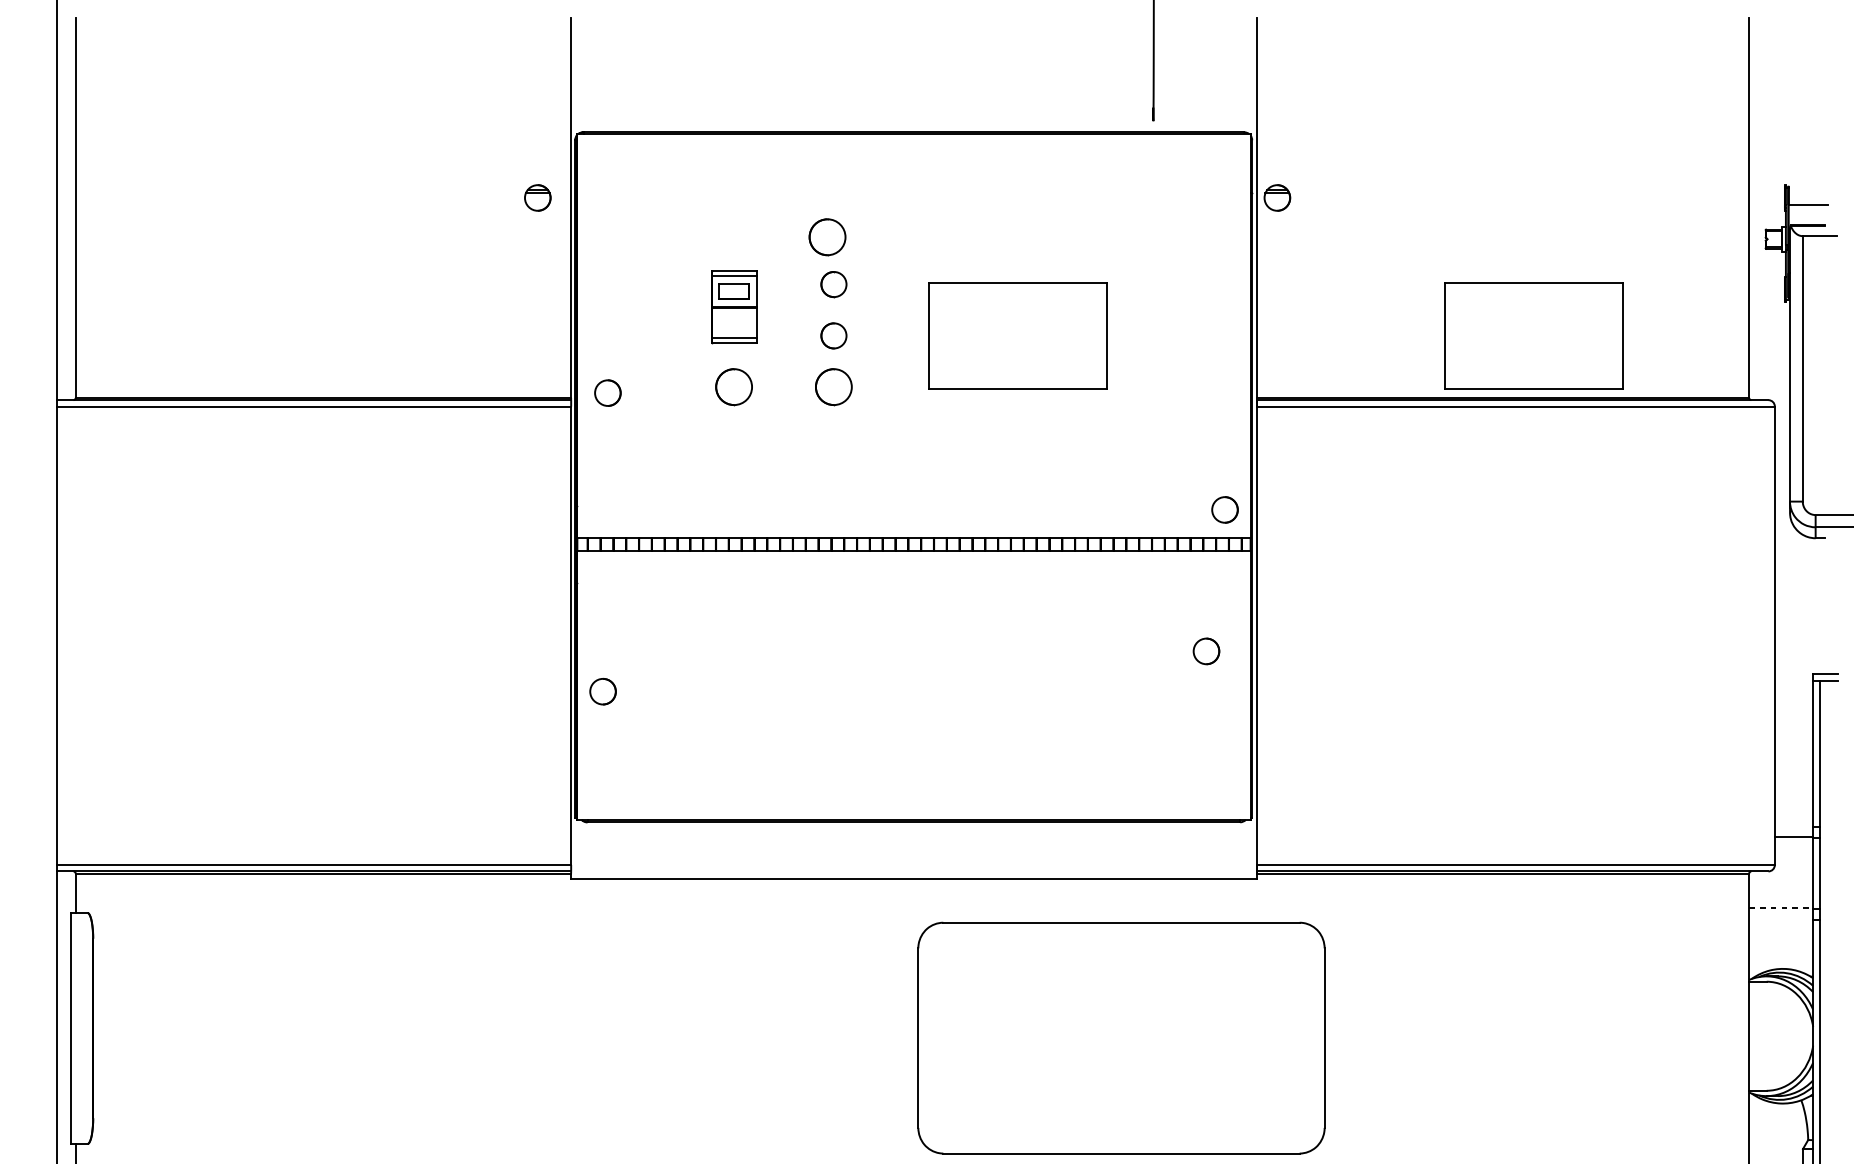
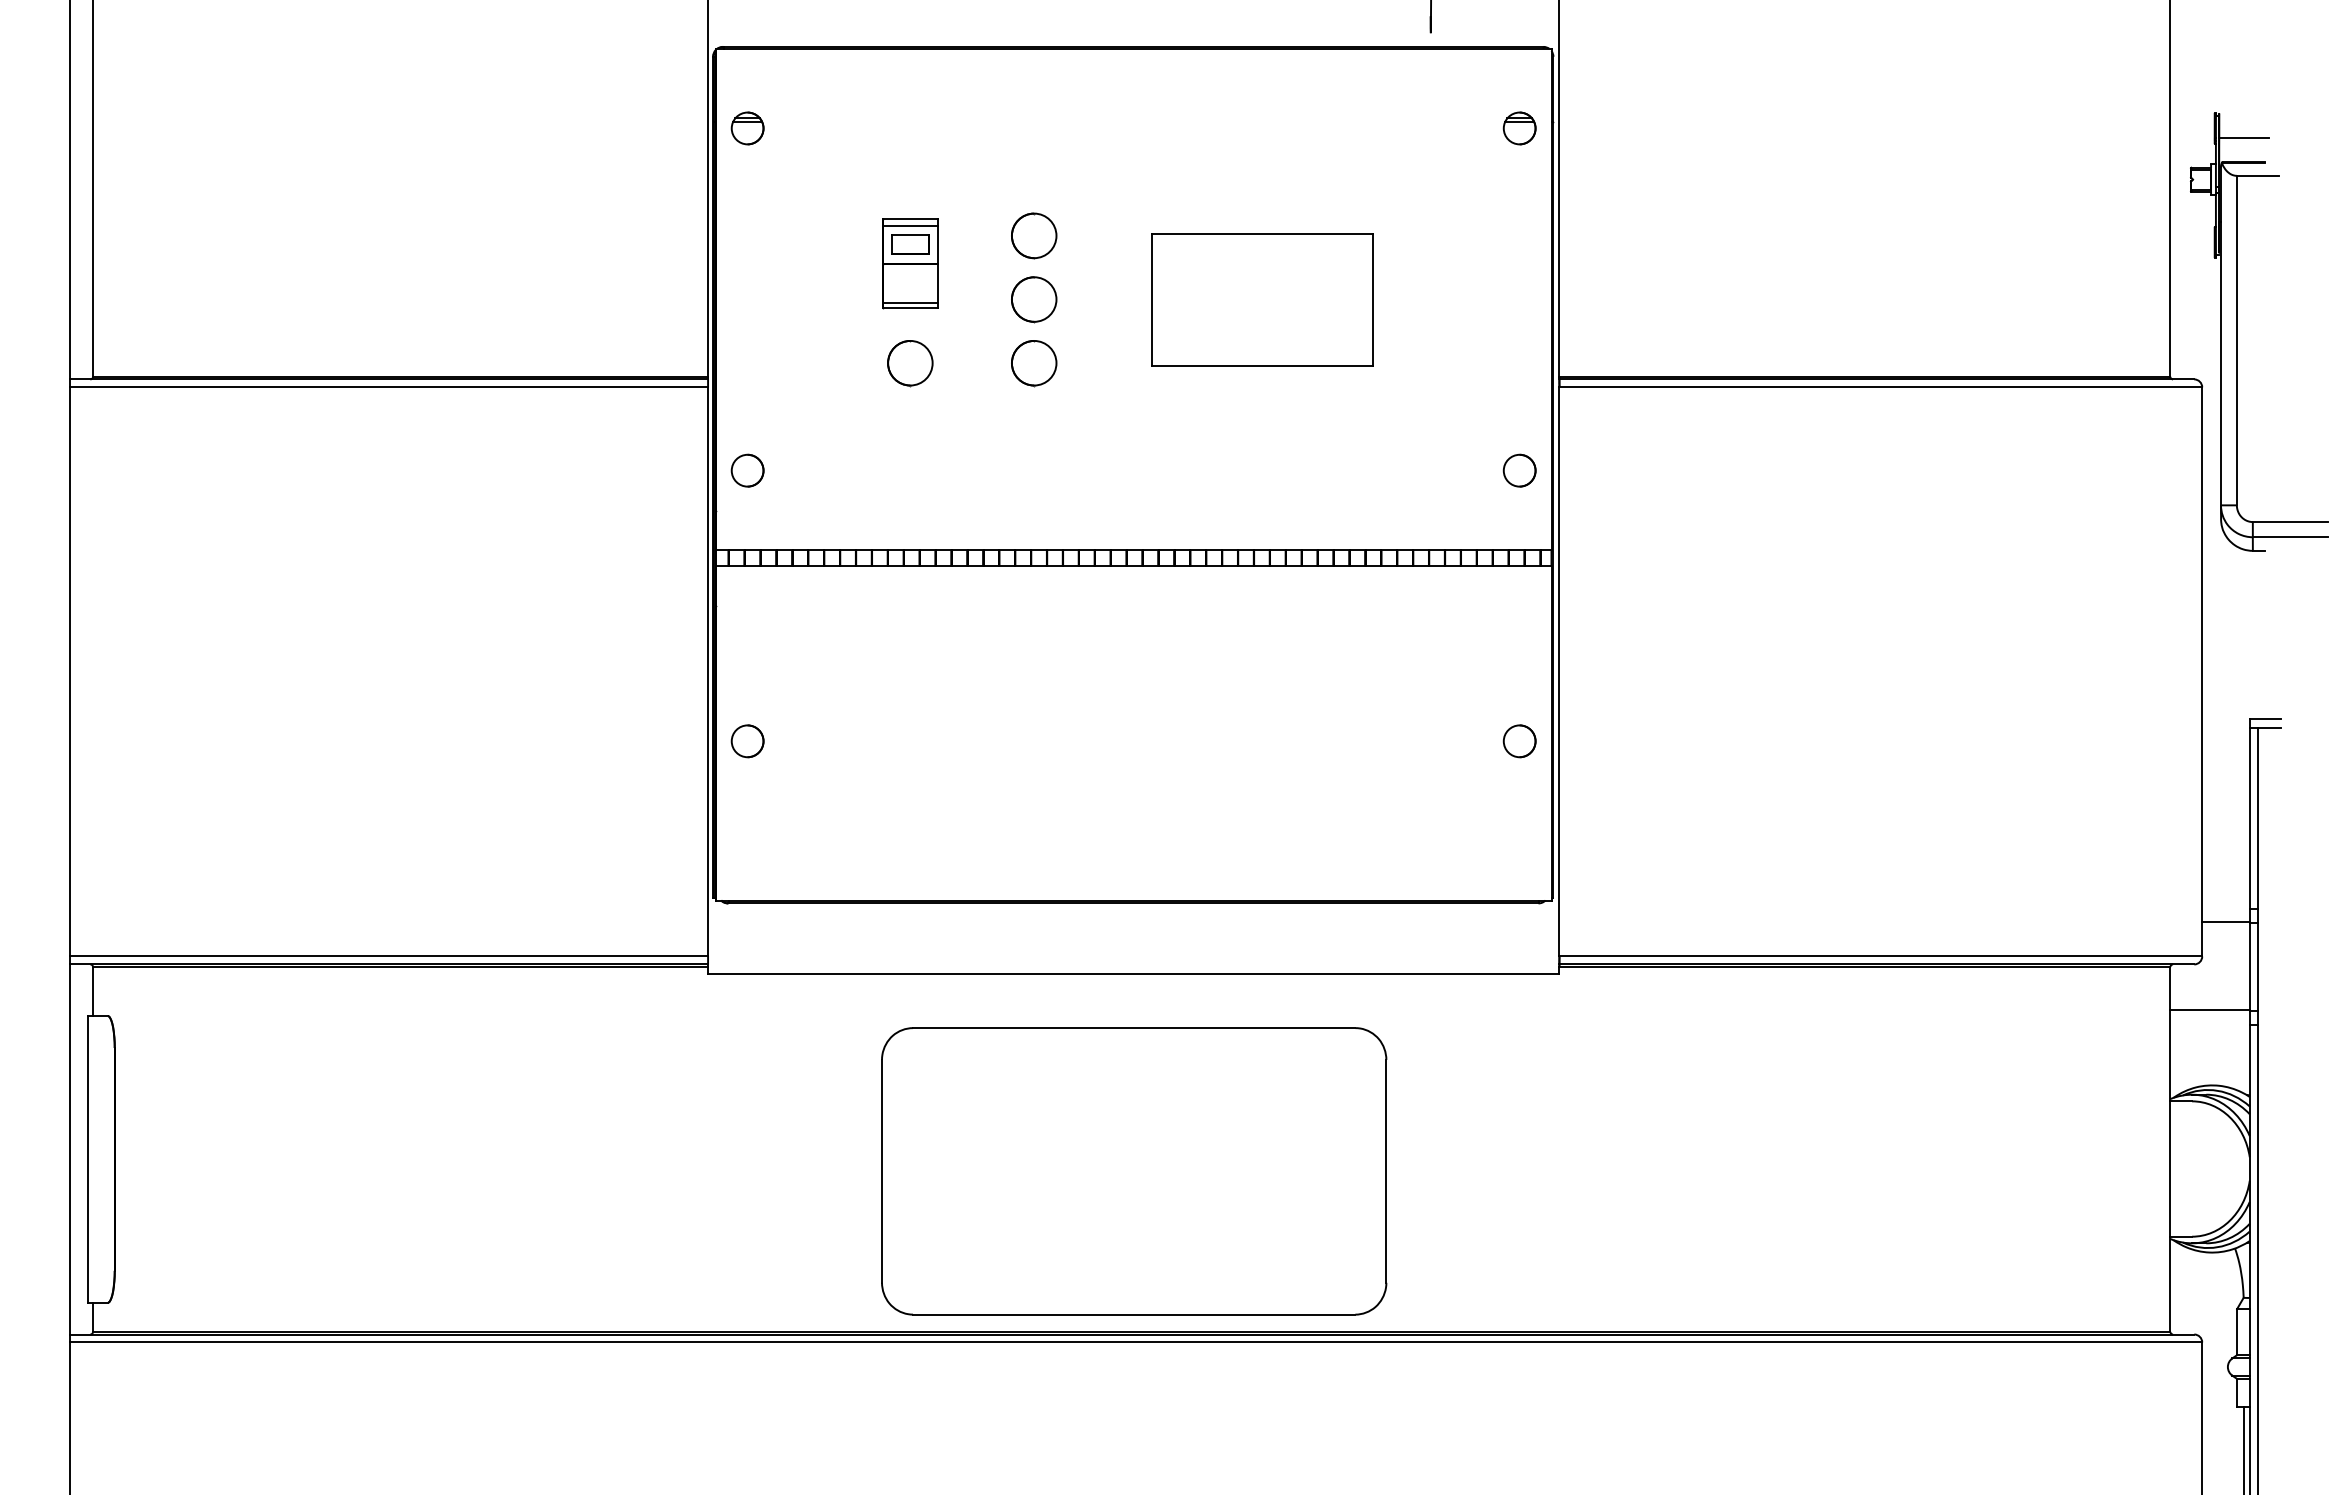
part: (537, 198) -> (747, 128), moved
part: (1277, 198) -> (1519, 128), moved
part: (827, 237) -> (1026, 177), removed
part: (834, 284) -> (1034, 235), size x1.43
part: (834, 335) -> (1034, 299), size x1.43
part: (1534, 335) -> (1903, 299), removed
part: (607, 392) -> (747, 470), moved
part: (1224, 509) -> (1519, 470), moved
part: (1206, 651) -> (1519, 741), moved
line: (1781, 907) -> (2210, 1009), dashed -> solid
part: (1121, 1038) -> (1134, 1171), moved

